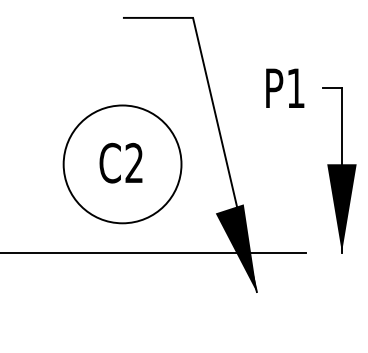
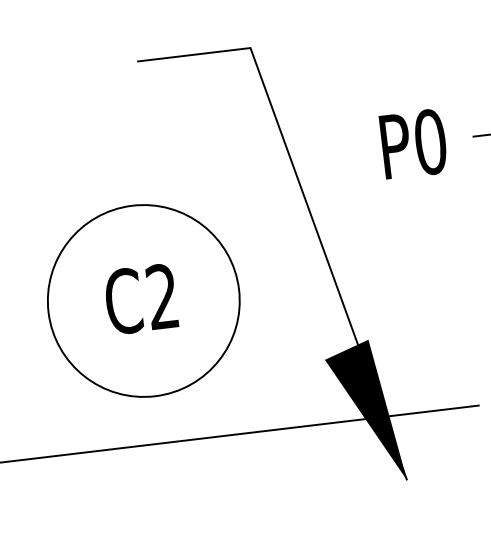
text: (296, 88) -> (431, 142), P1 -> P0
part: (122, 164) -> (143, 301), moved

